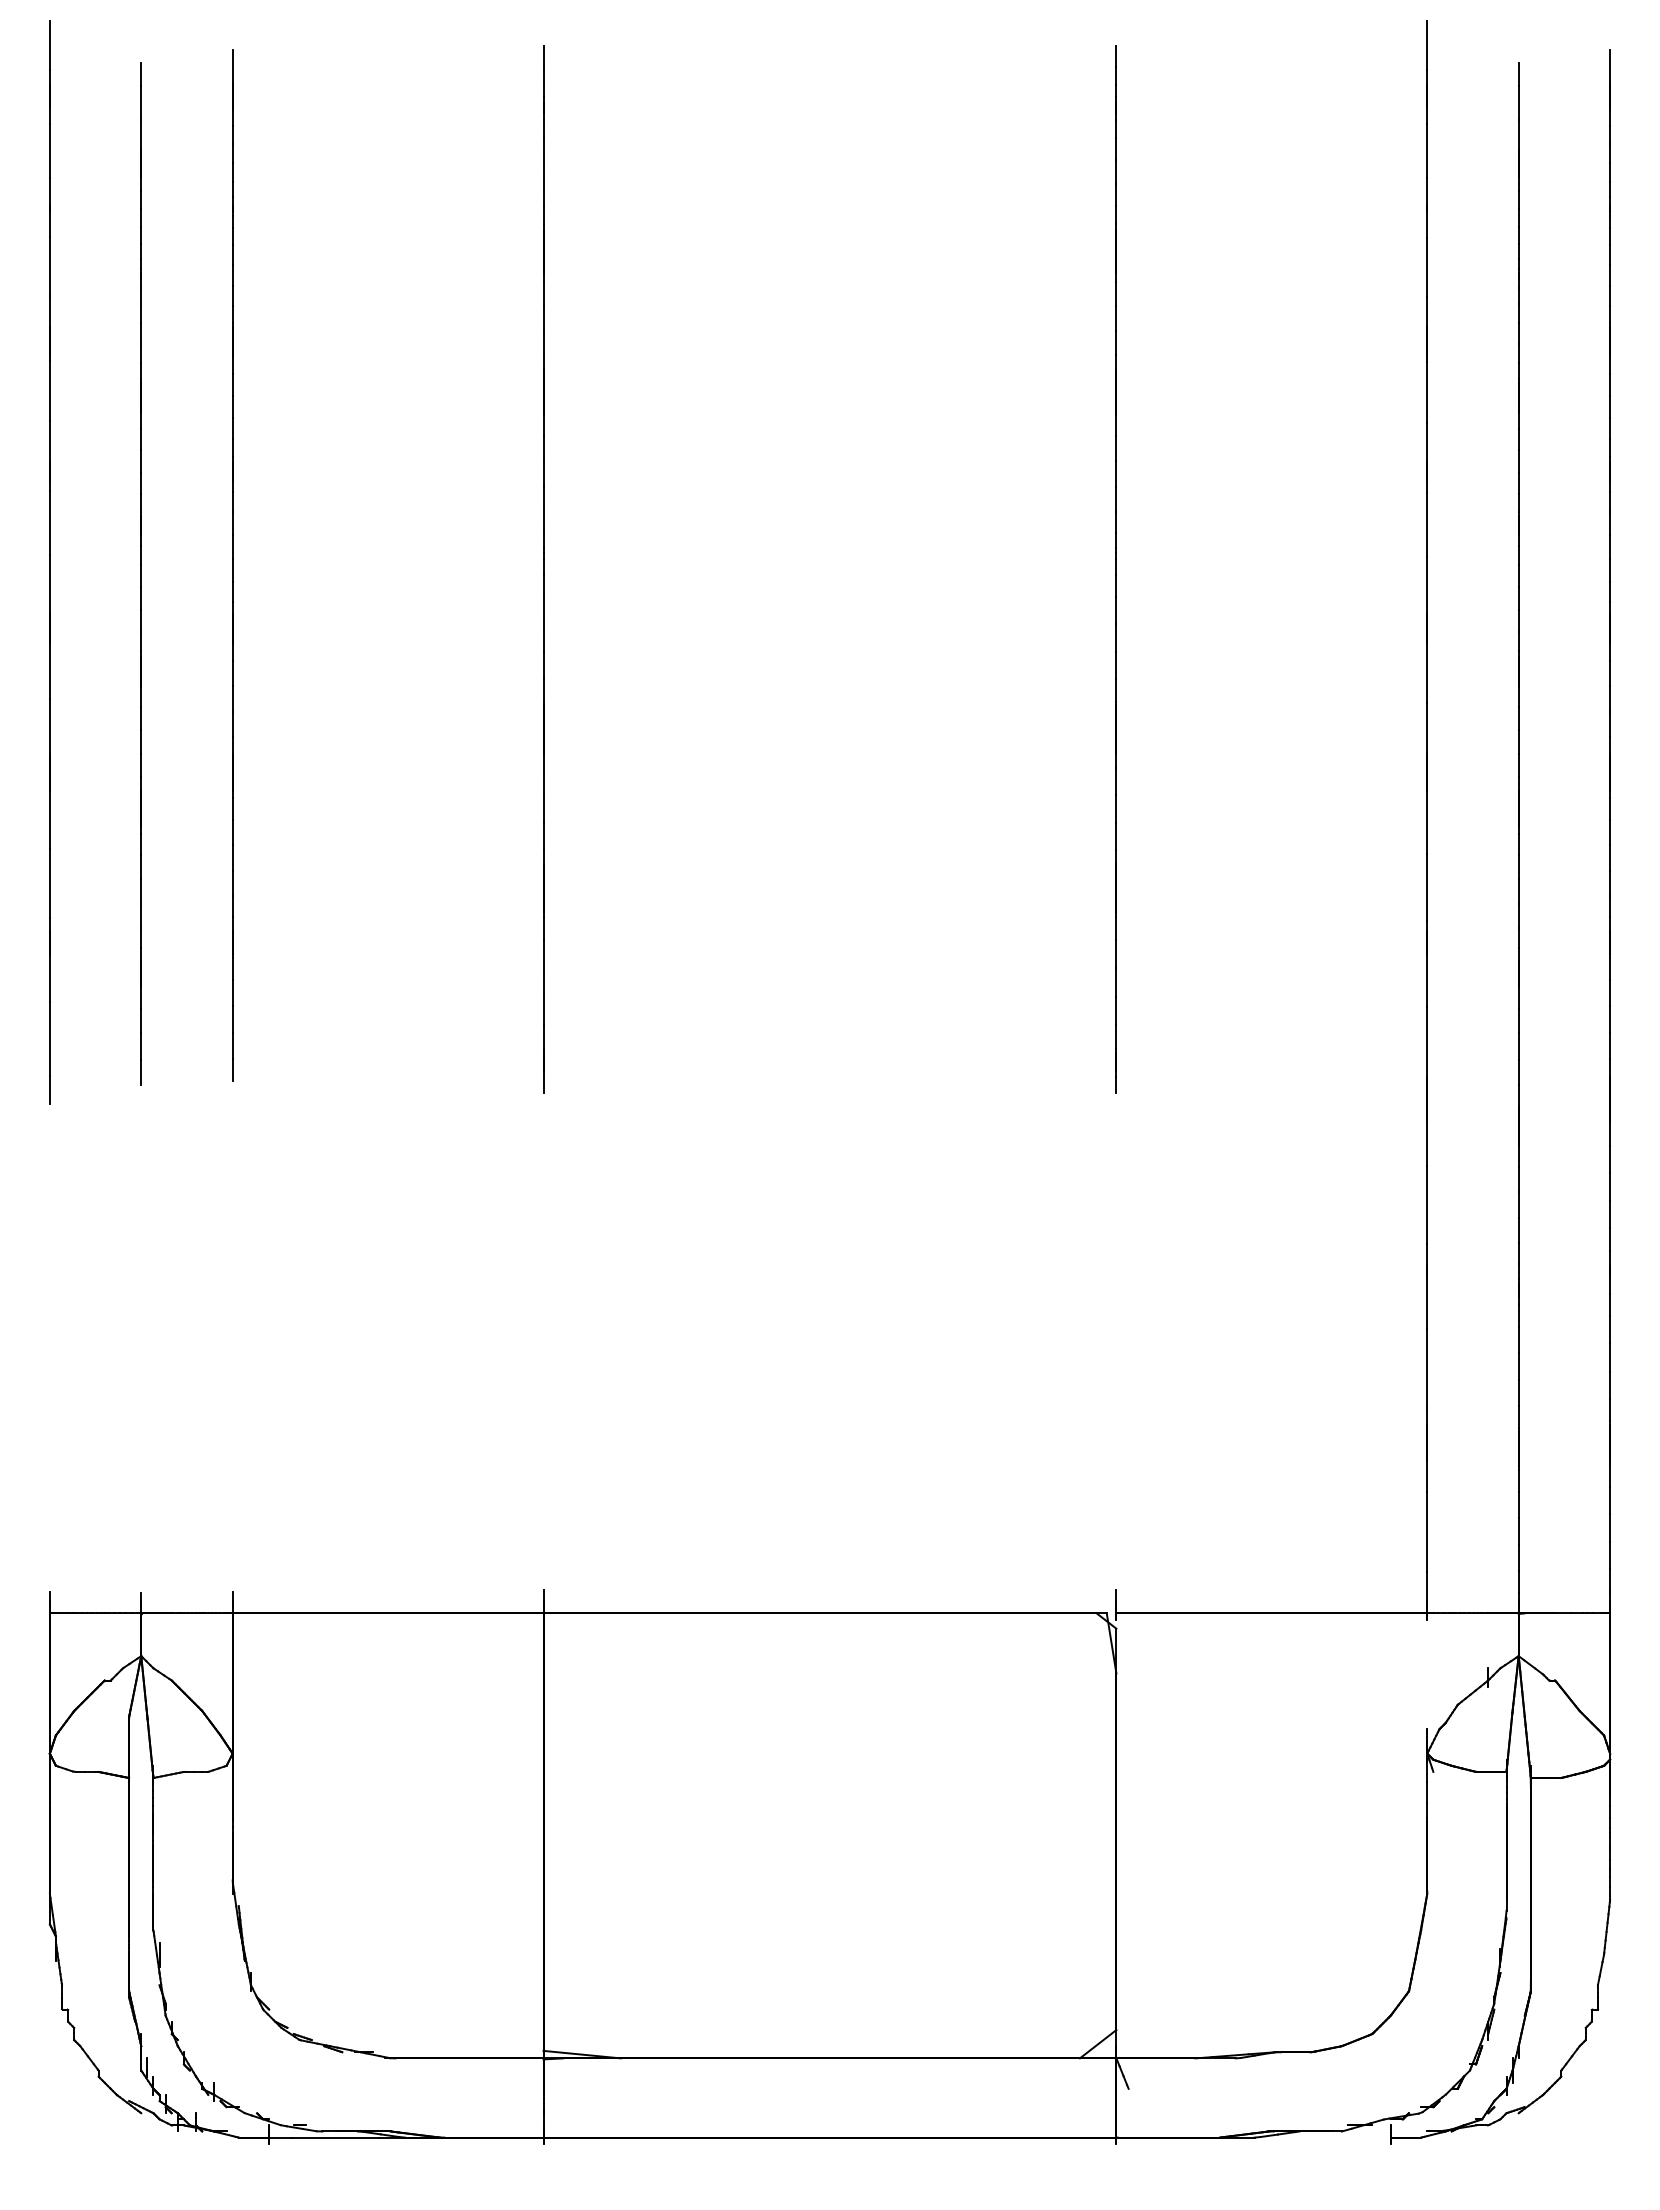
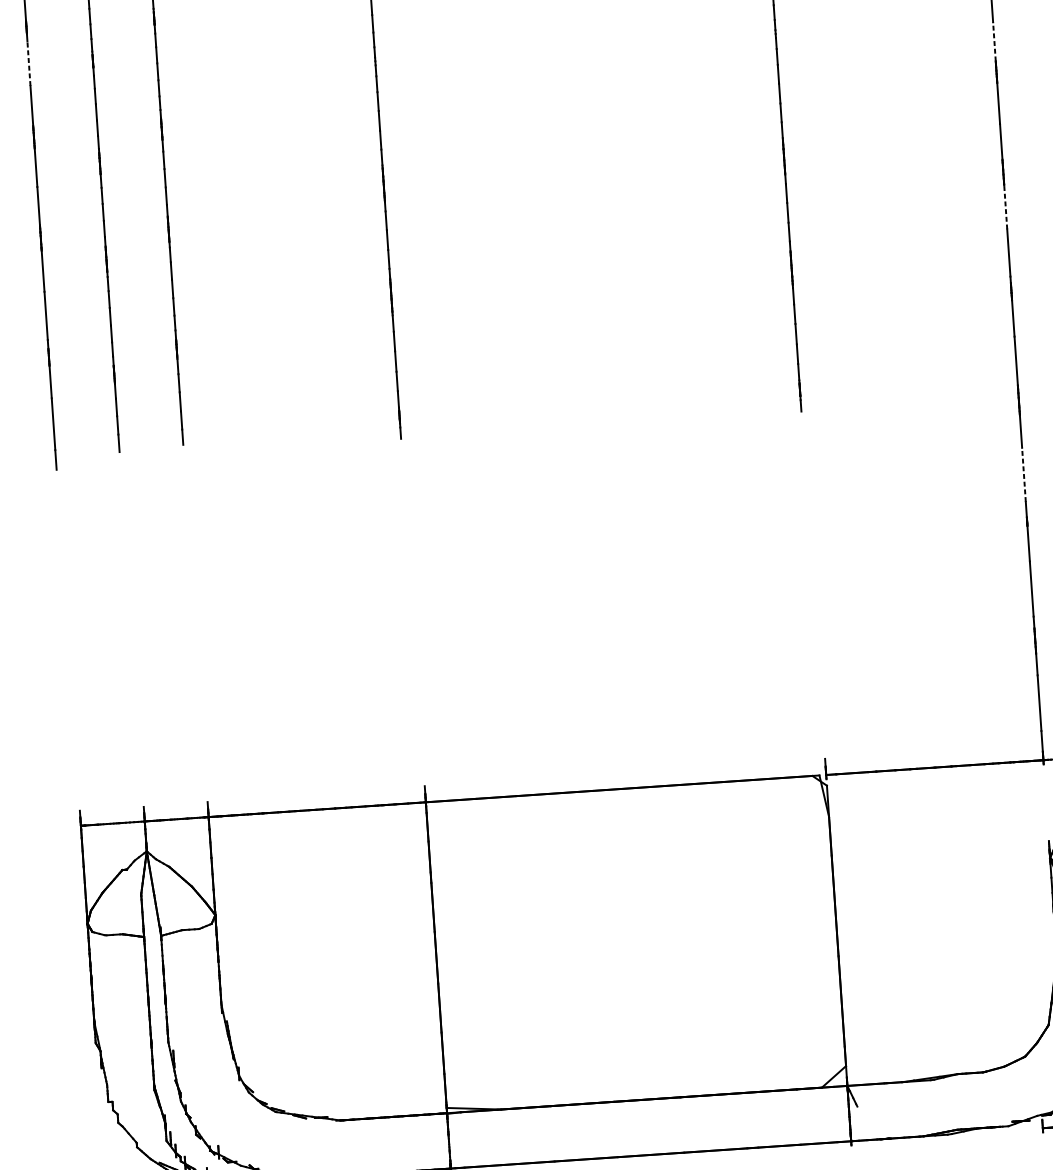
line: (49, 522) -> (28, 63), solid -> dashed
line: (1427, 585) -> (994, 41), solid -> dashed
line: (1427, 821) -> (1005, 206), solid -> dashed
line: (1427, 1205) -> (1024, 475), solid -> dashed

